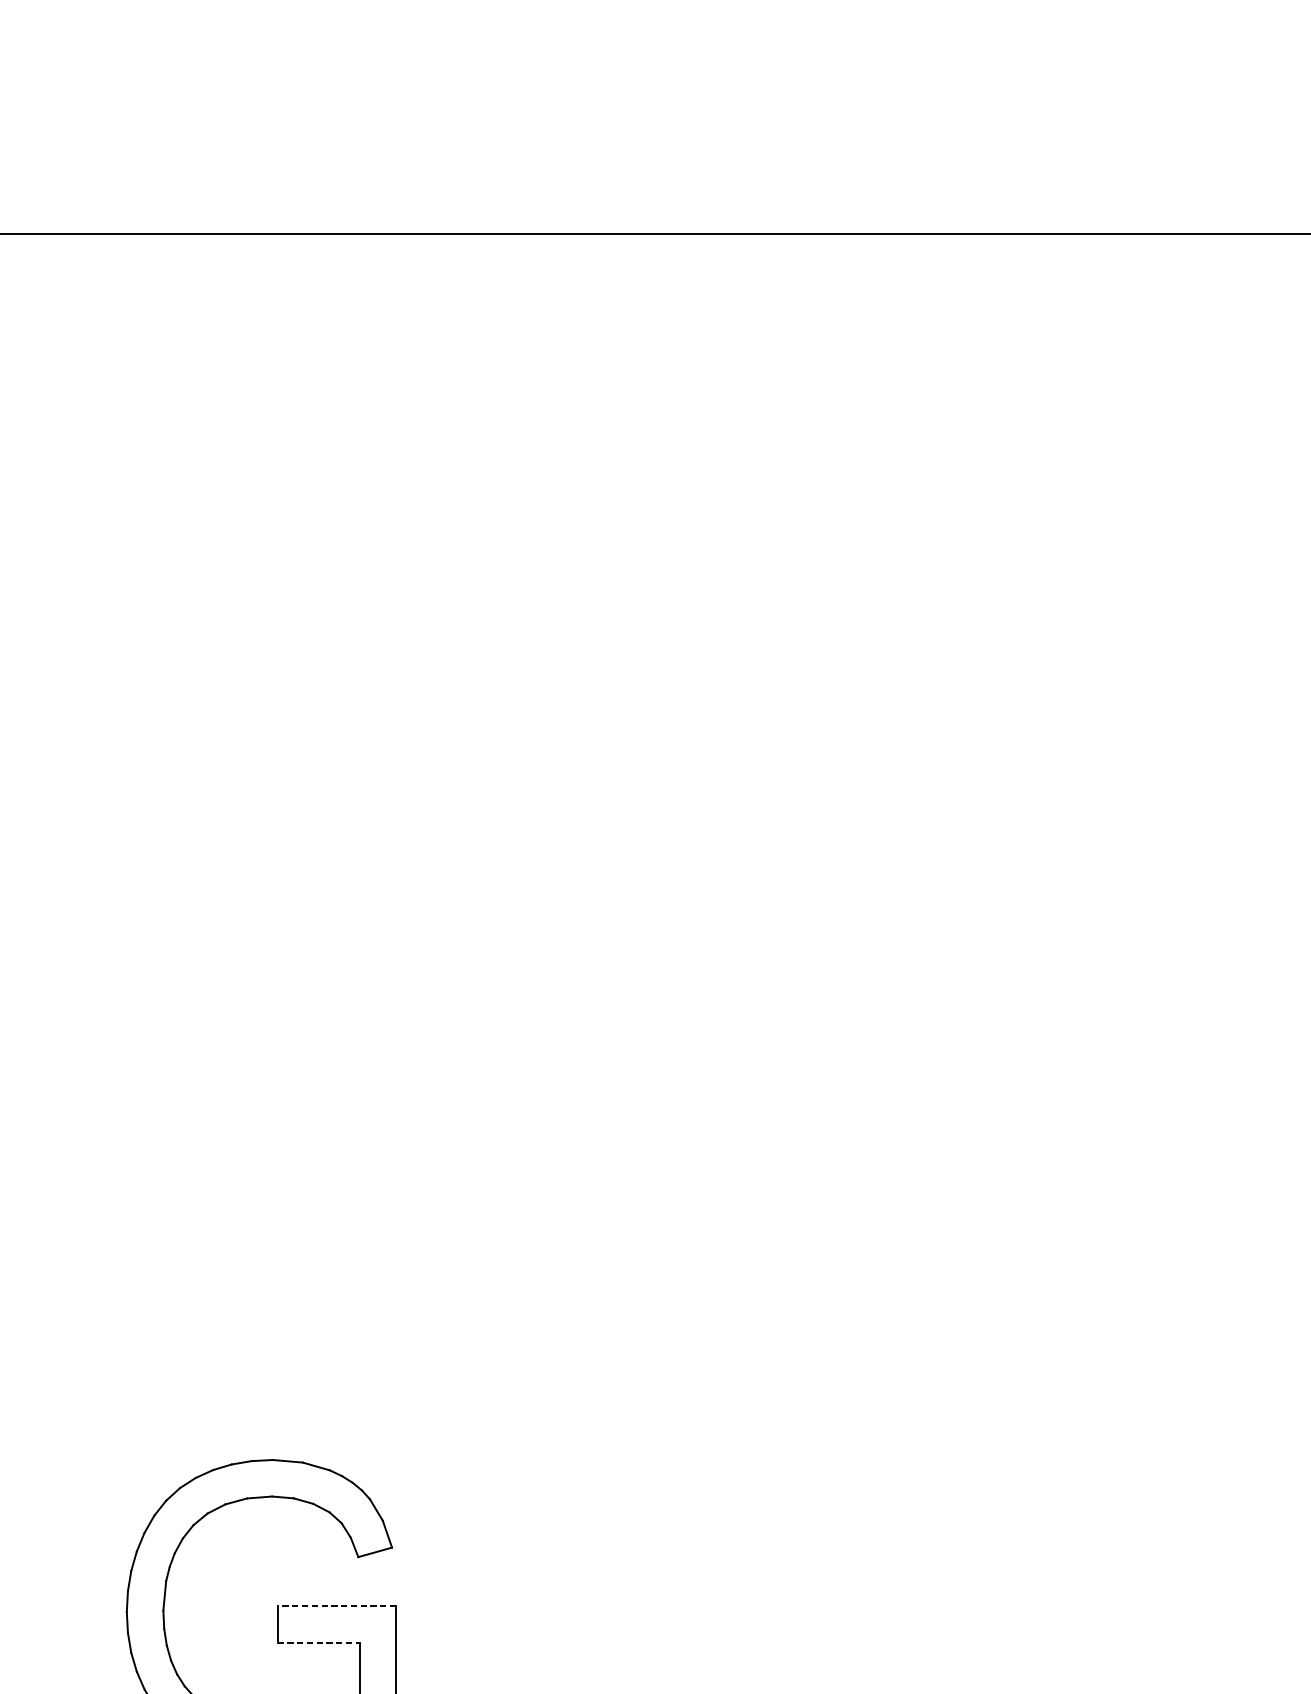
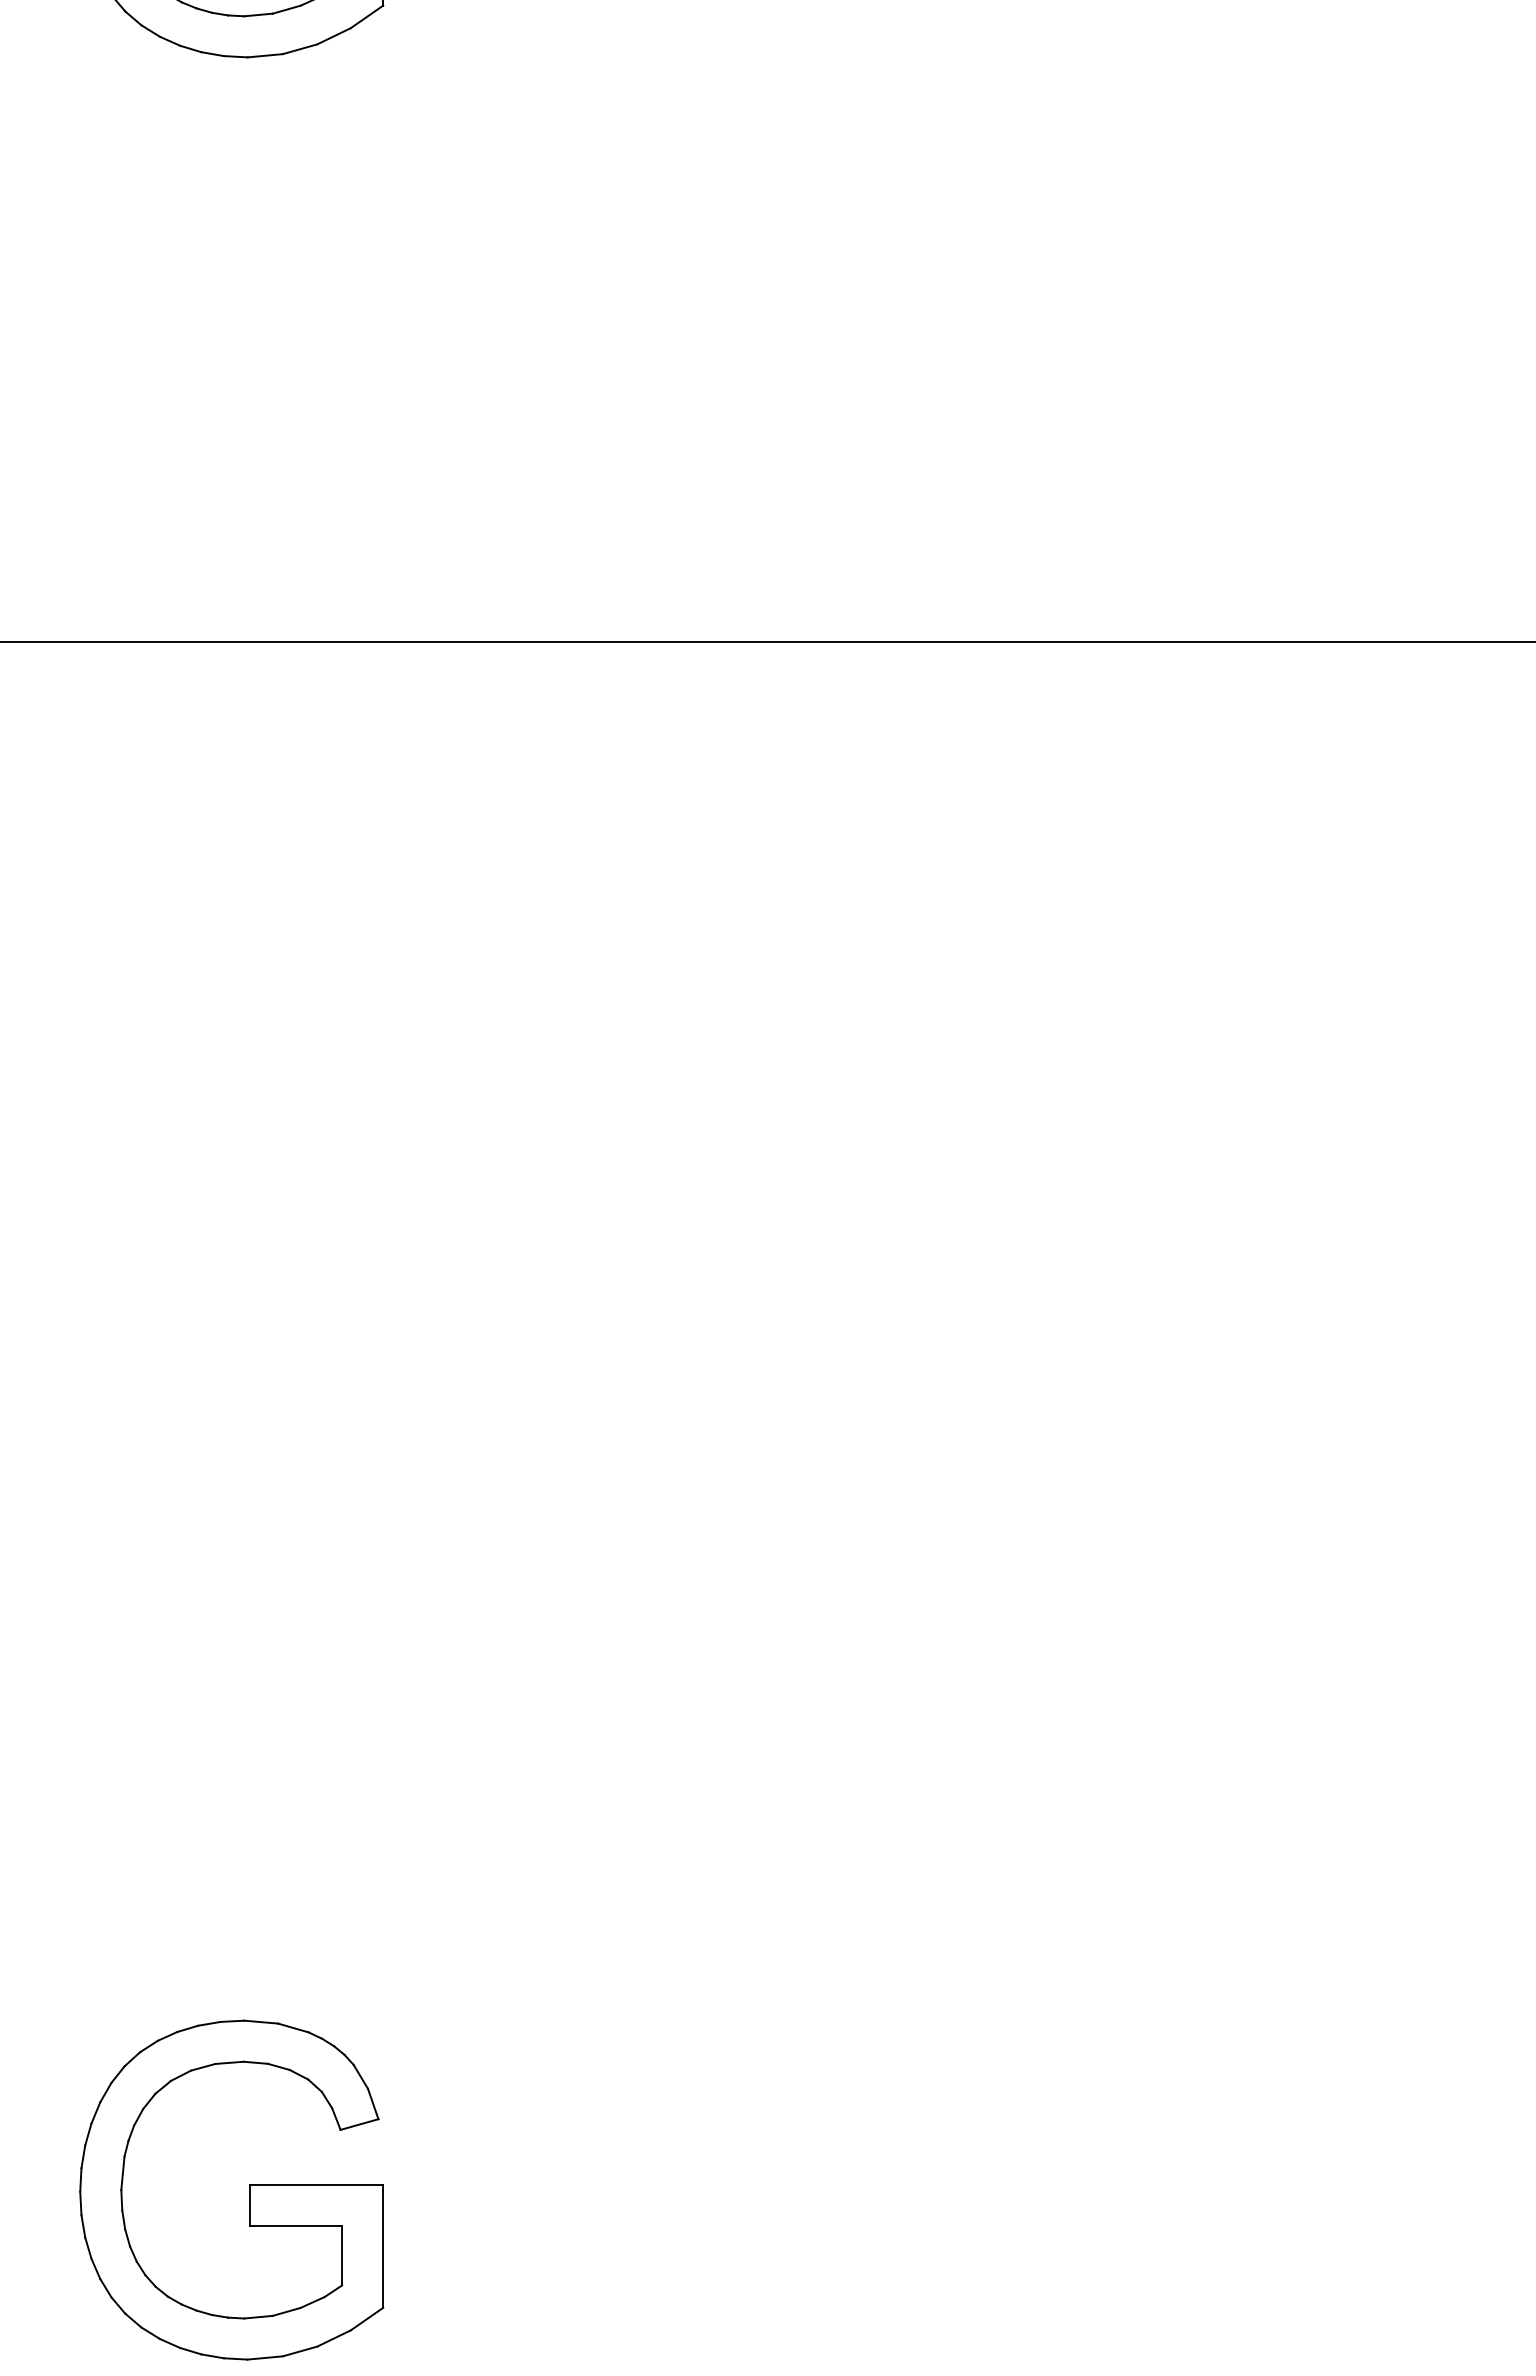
line: (336, 1606) -> (316, 2185), dashed -> solid
line: (319, 1643) -> (296, 2226), dashed -> solid

